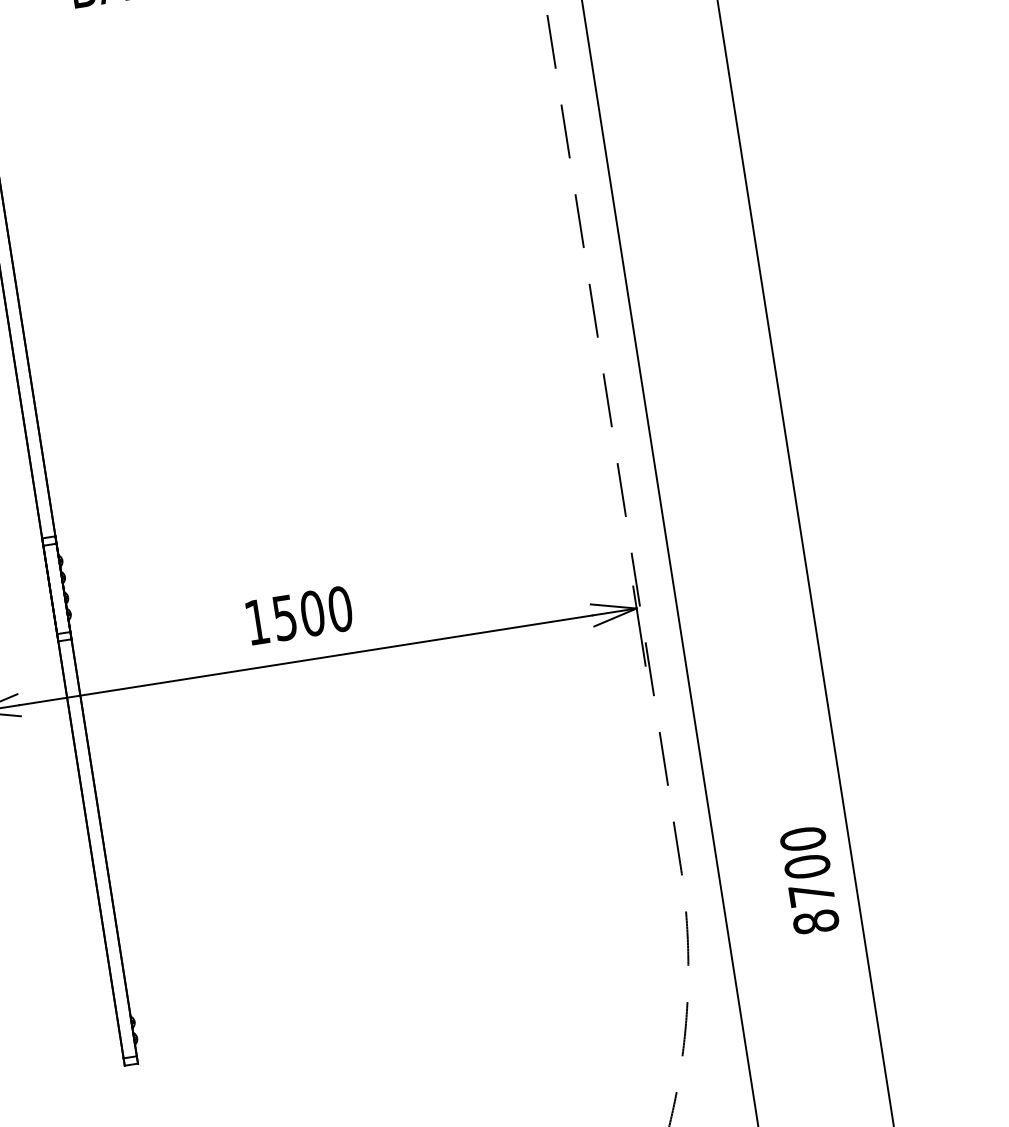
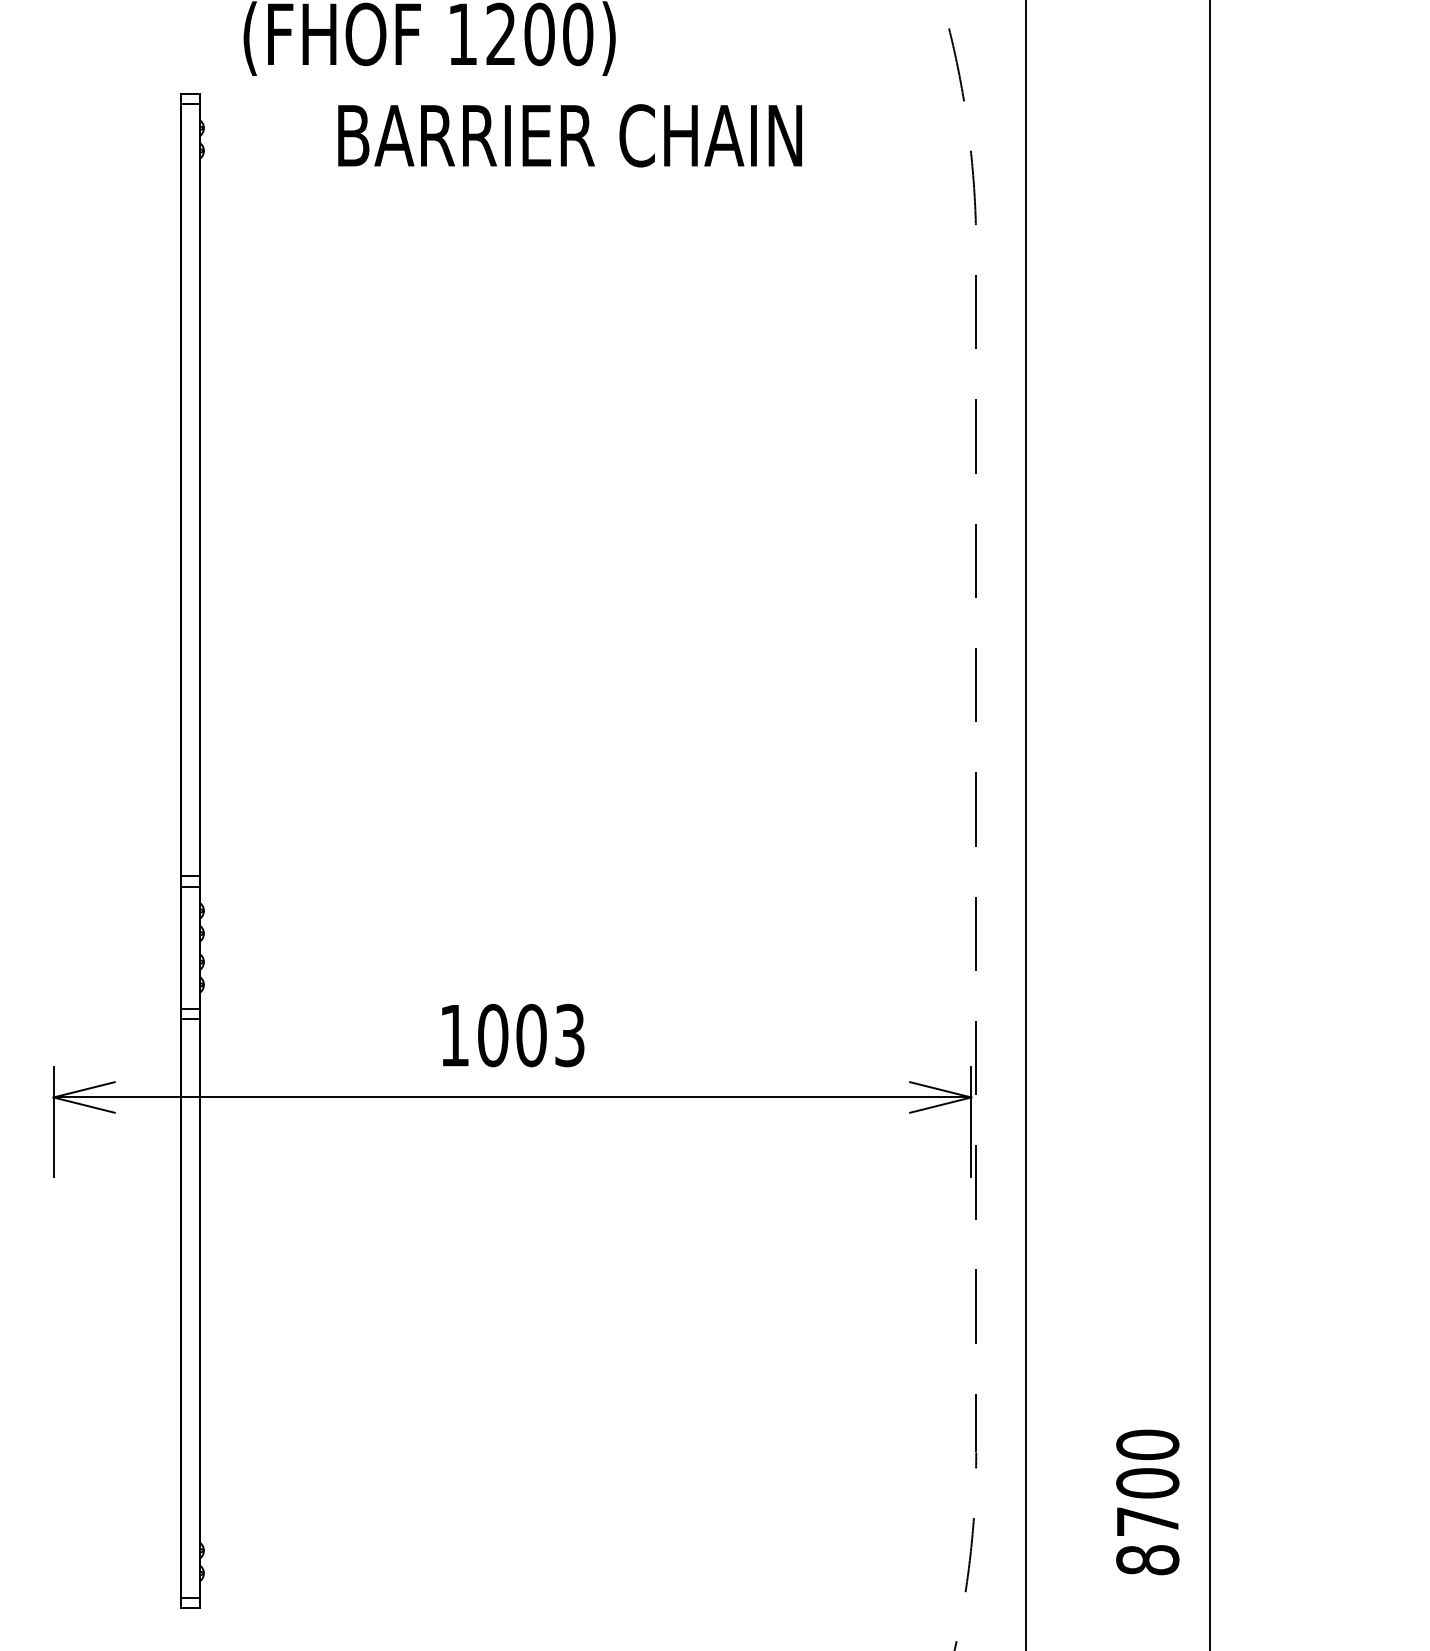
text: (312, 613) -> (531, 1035), 1500 -> 1003

